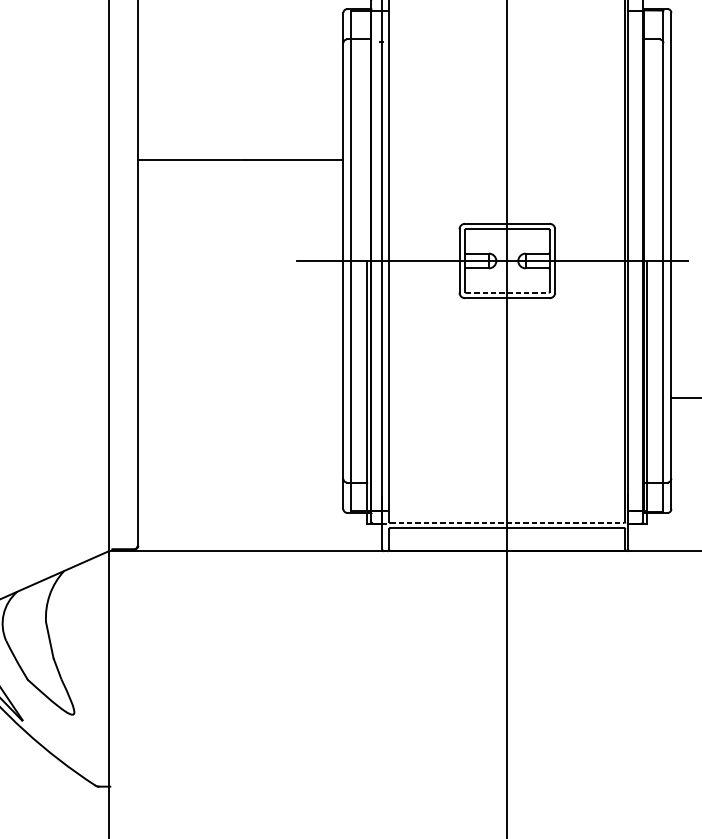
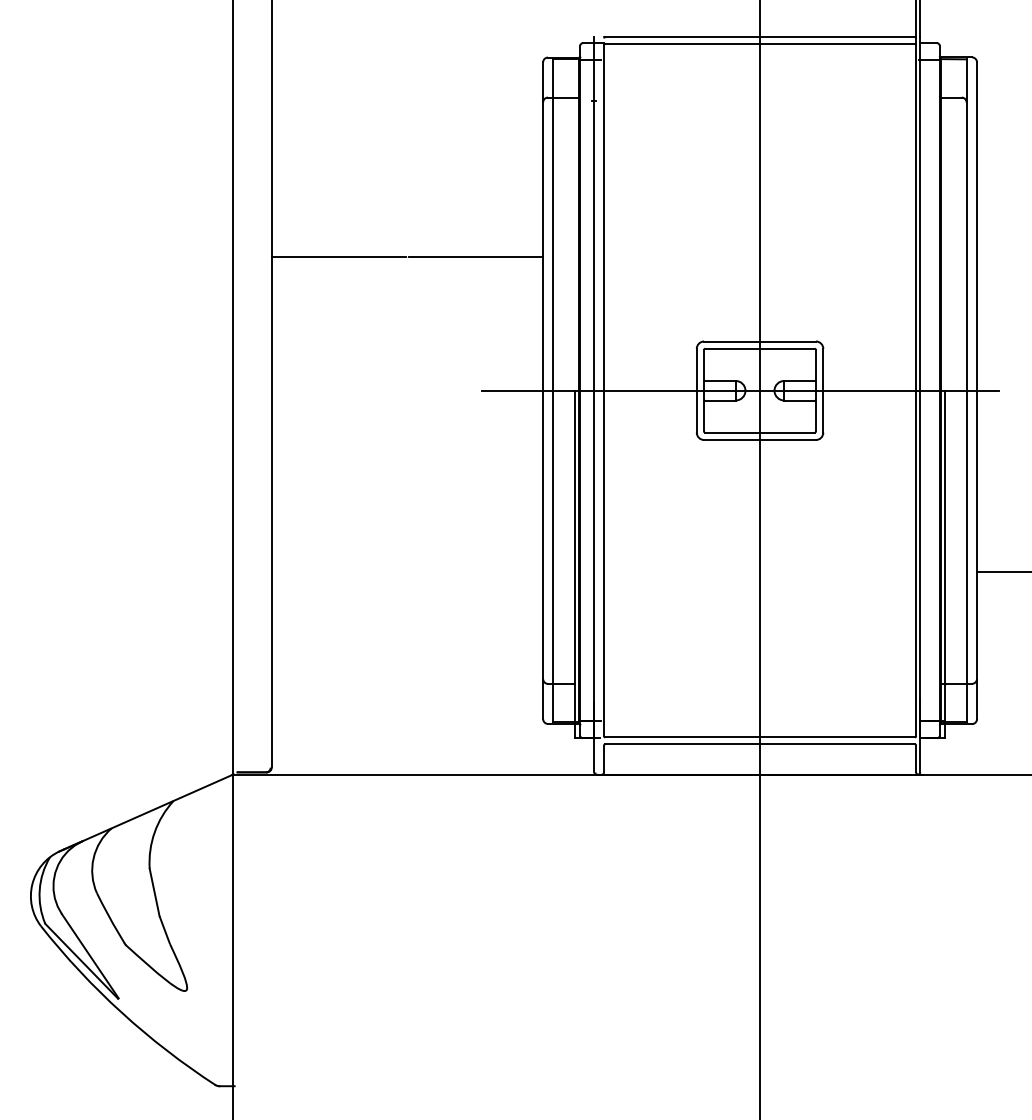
line: (506, 292) -> (759, 432), dashed -> solid
line: (507, 523) -> (760, 737), dashed -> solid

